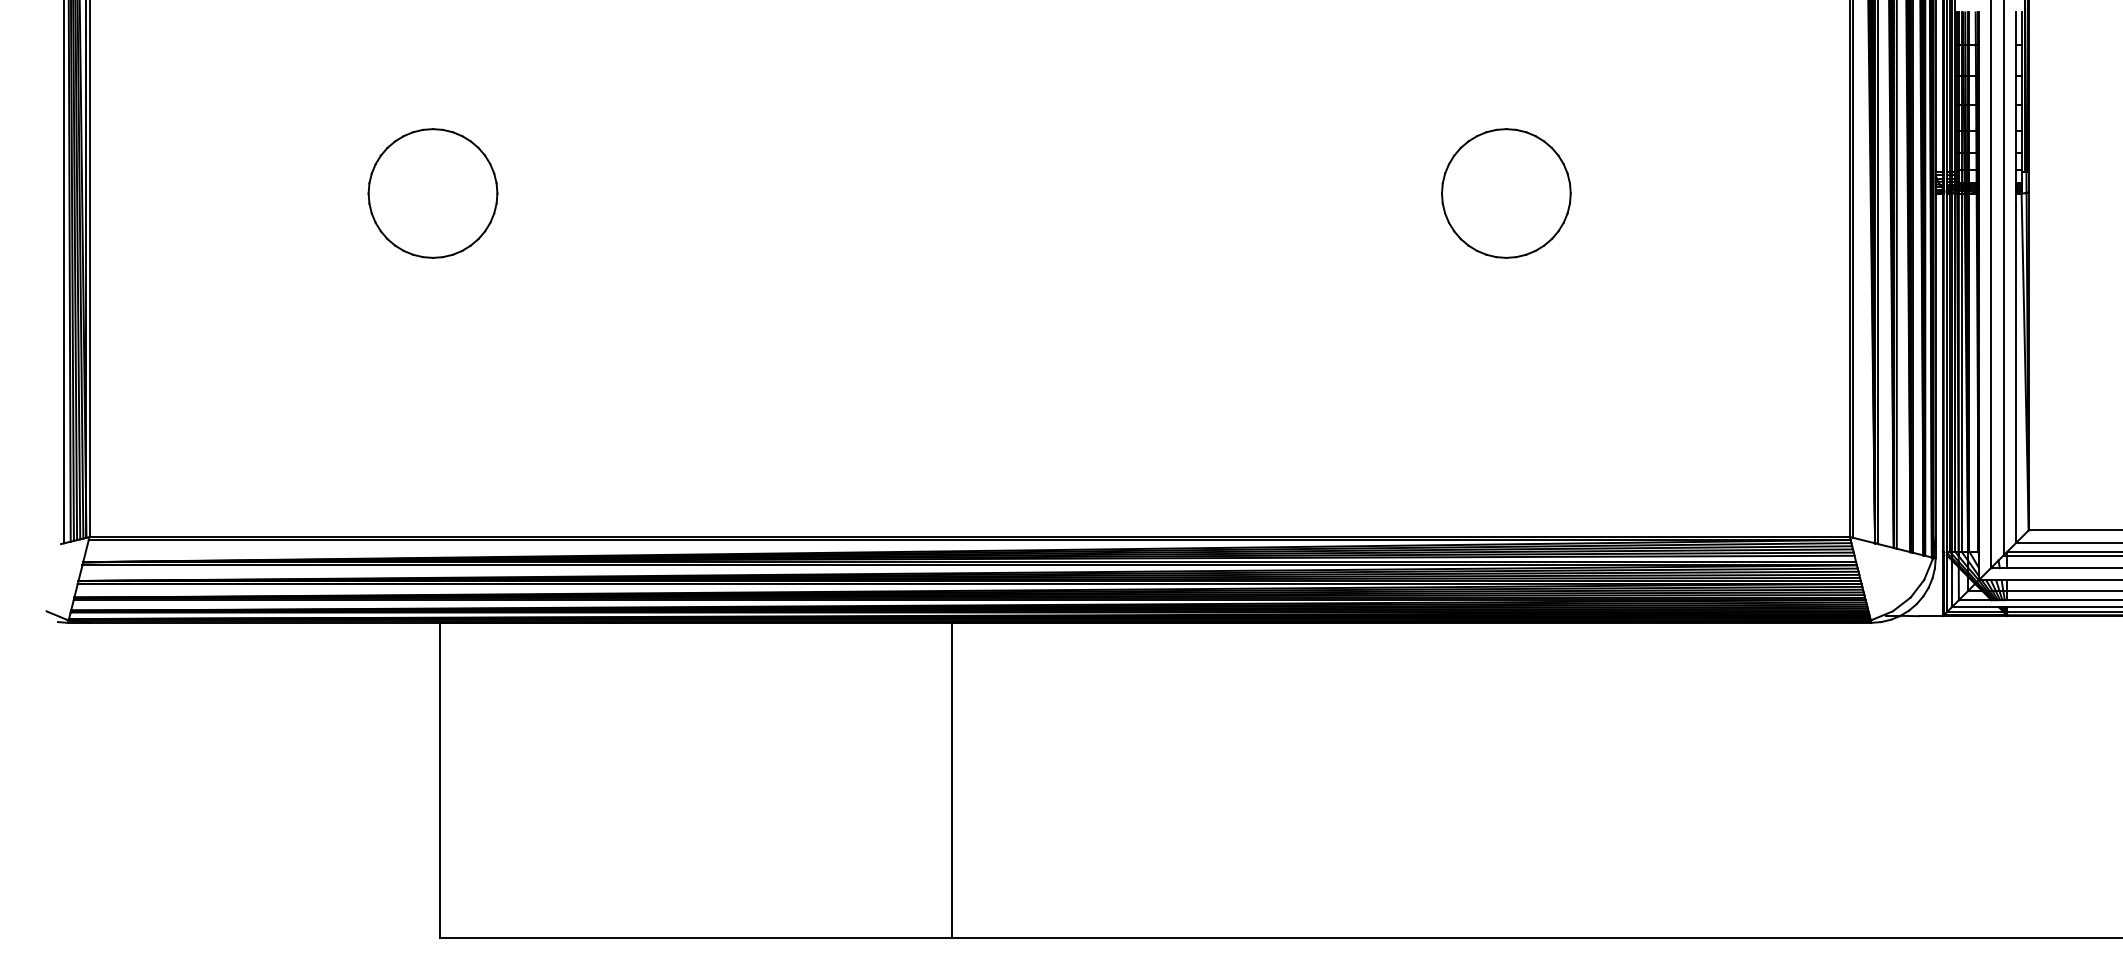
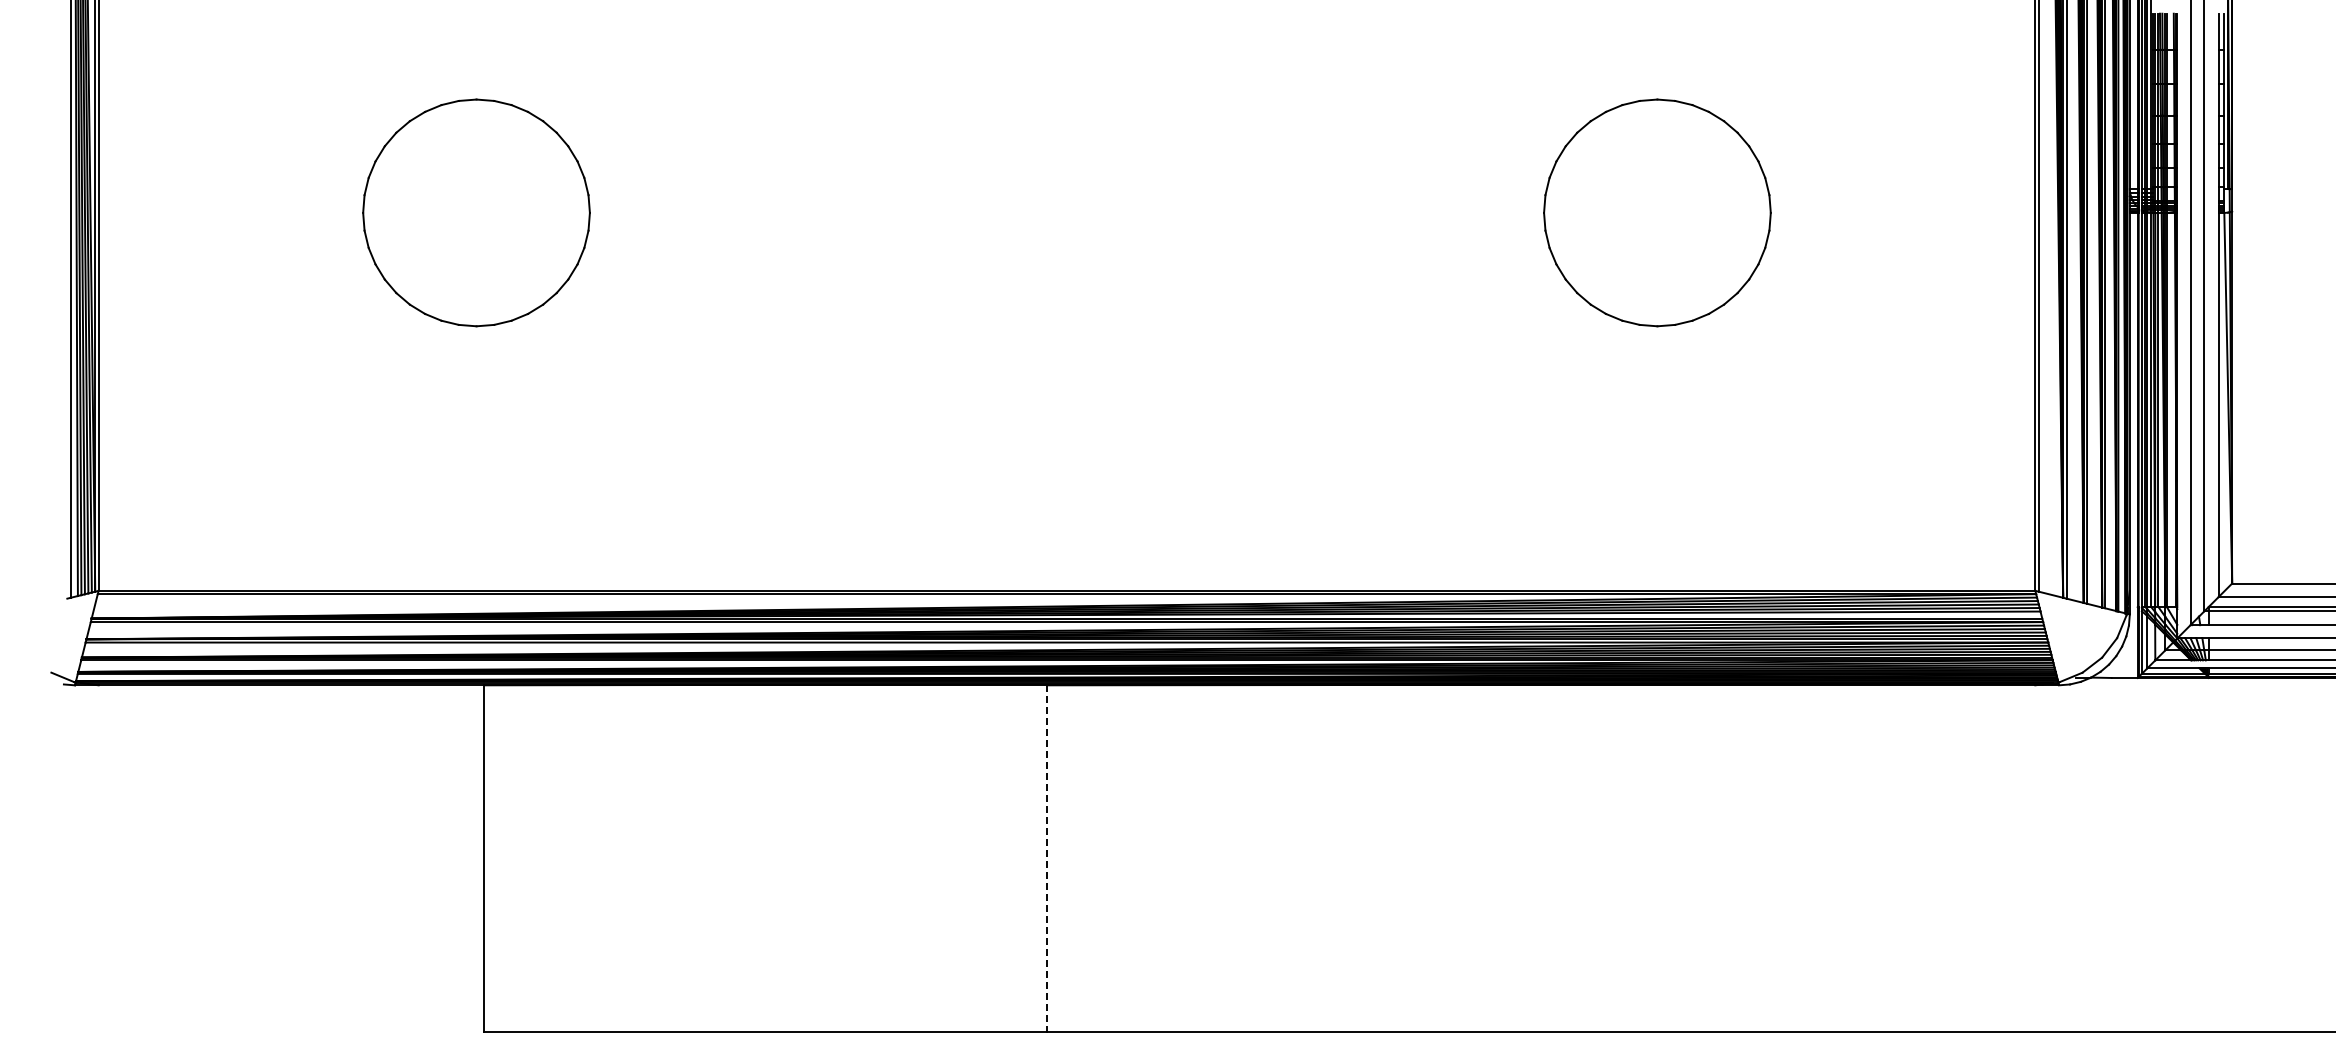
part: (432, 193) -> (476, 212), size x1.6
part: (1506, 193) -> (1657, 212), size x1.6
line: (951, 781) -> (1047, 859), solid -> dashed

